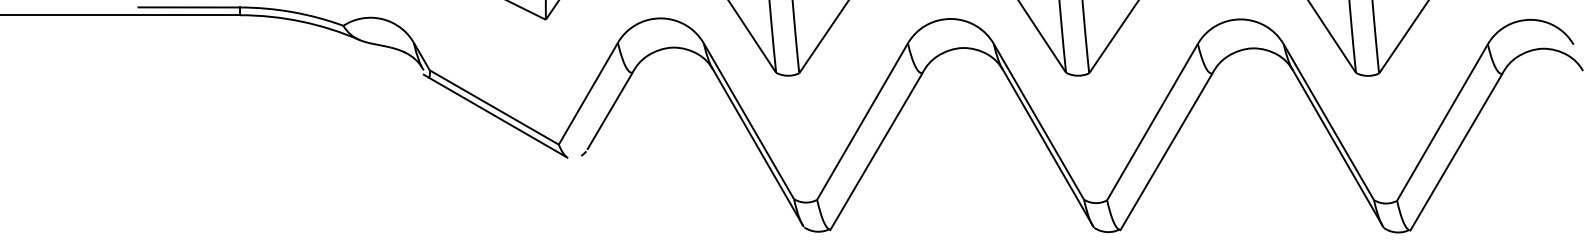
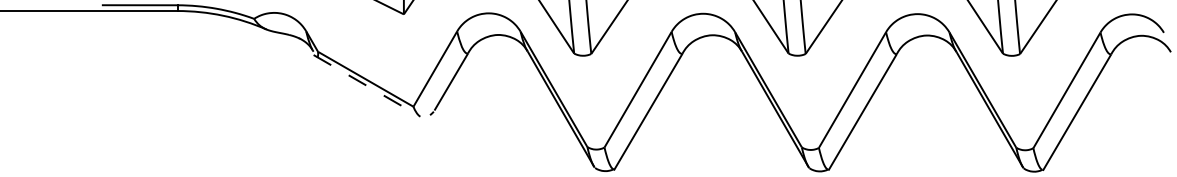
line: (494, 115) -> (365, 85), solid -> dashed

